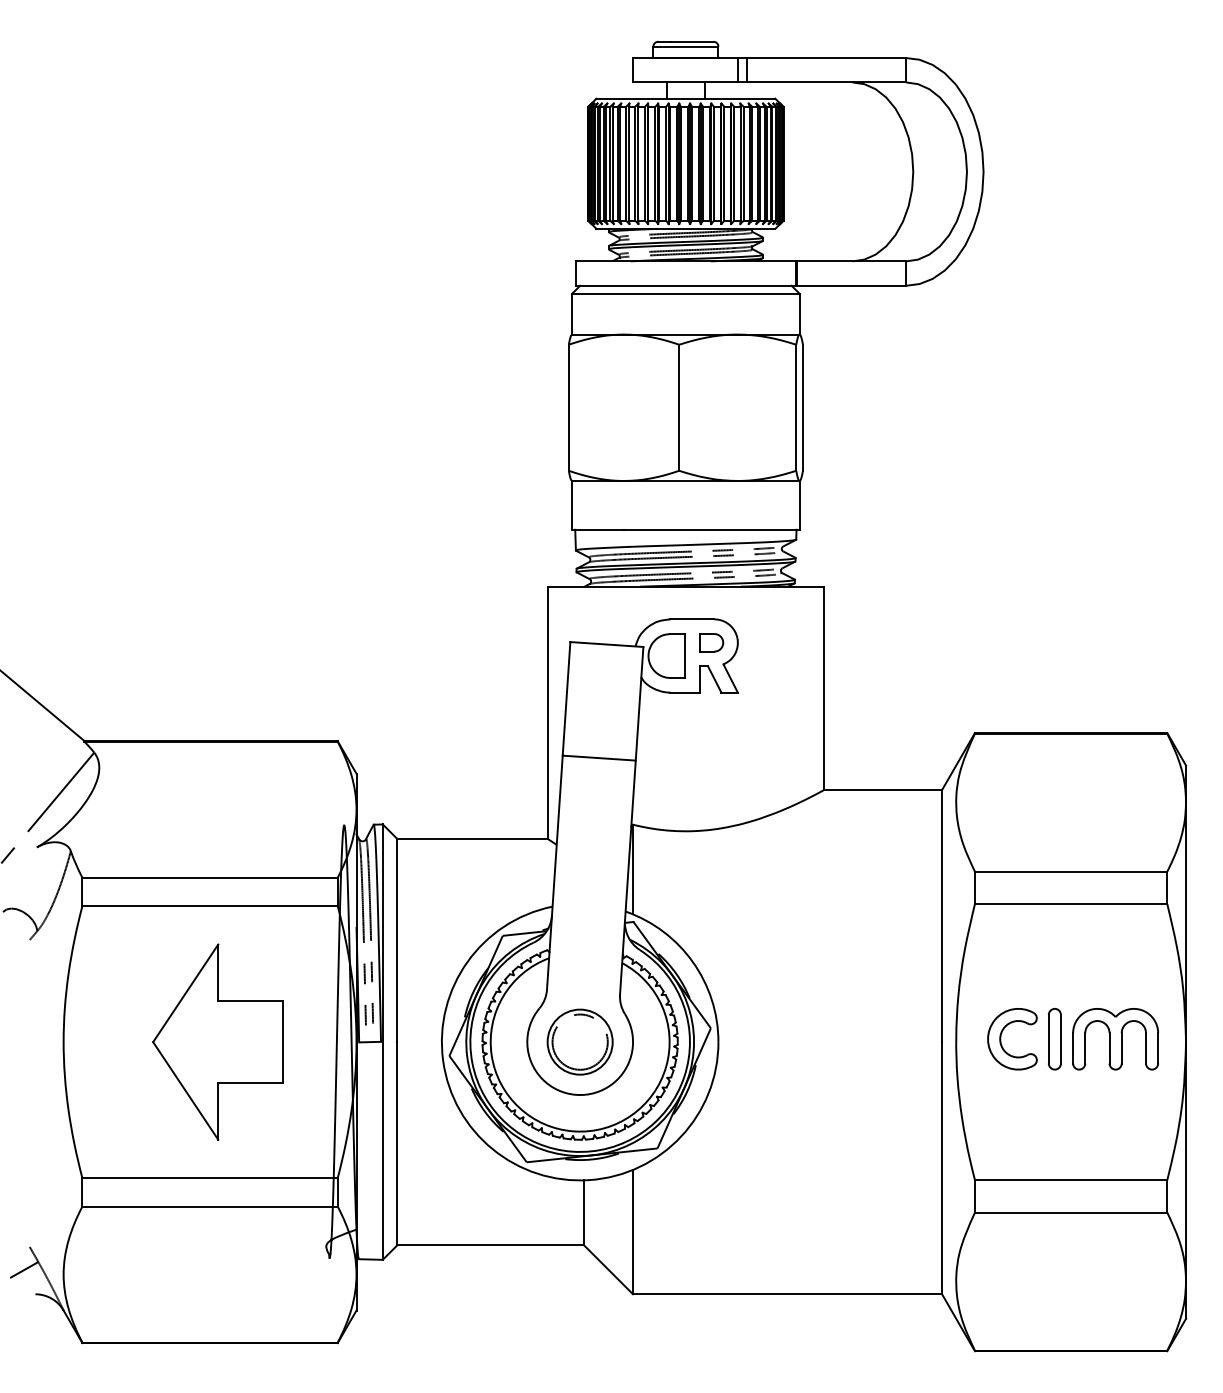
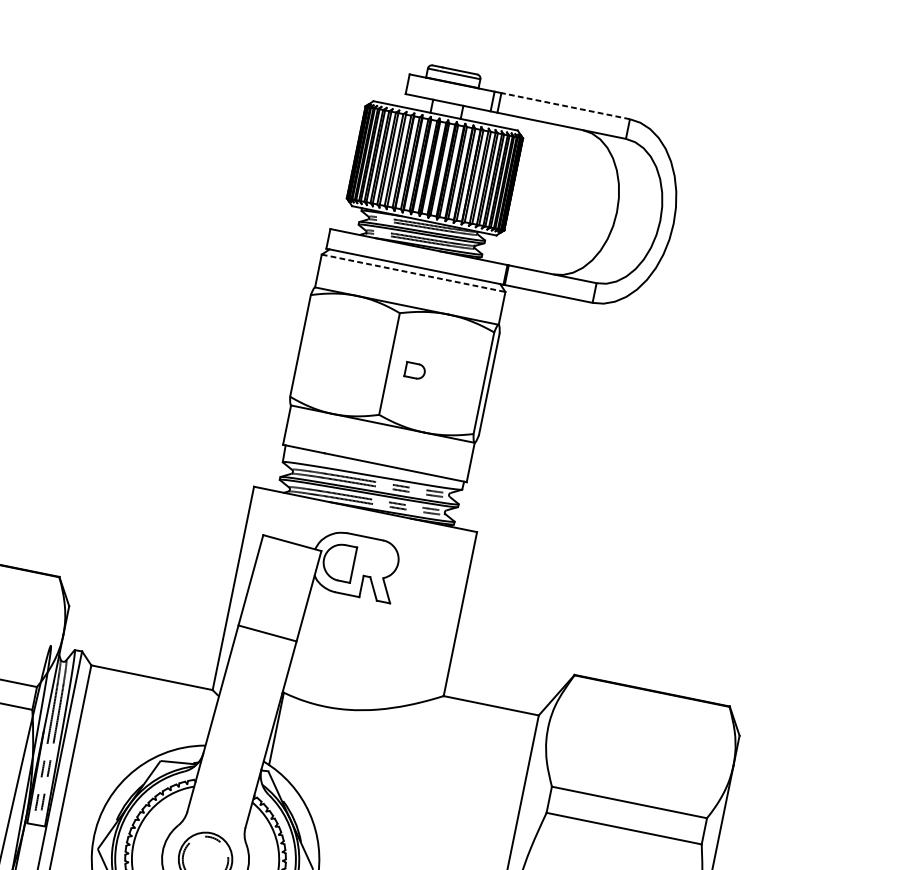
line: (826, 58) -> (565, 106), solid -> dashed
line: (685, 293) -> (413, 272), solid -> dashed
part: (711, 642) -> (415, 370), moved

